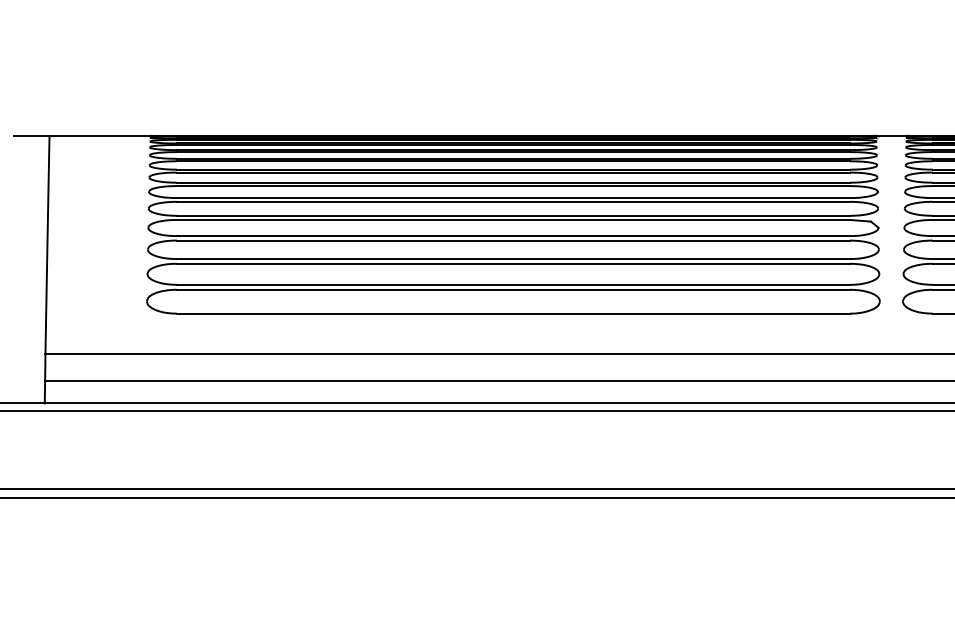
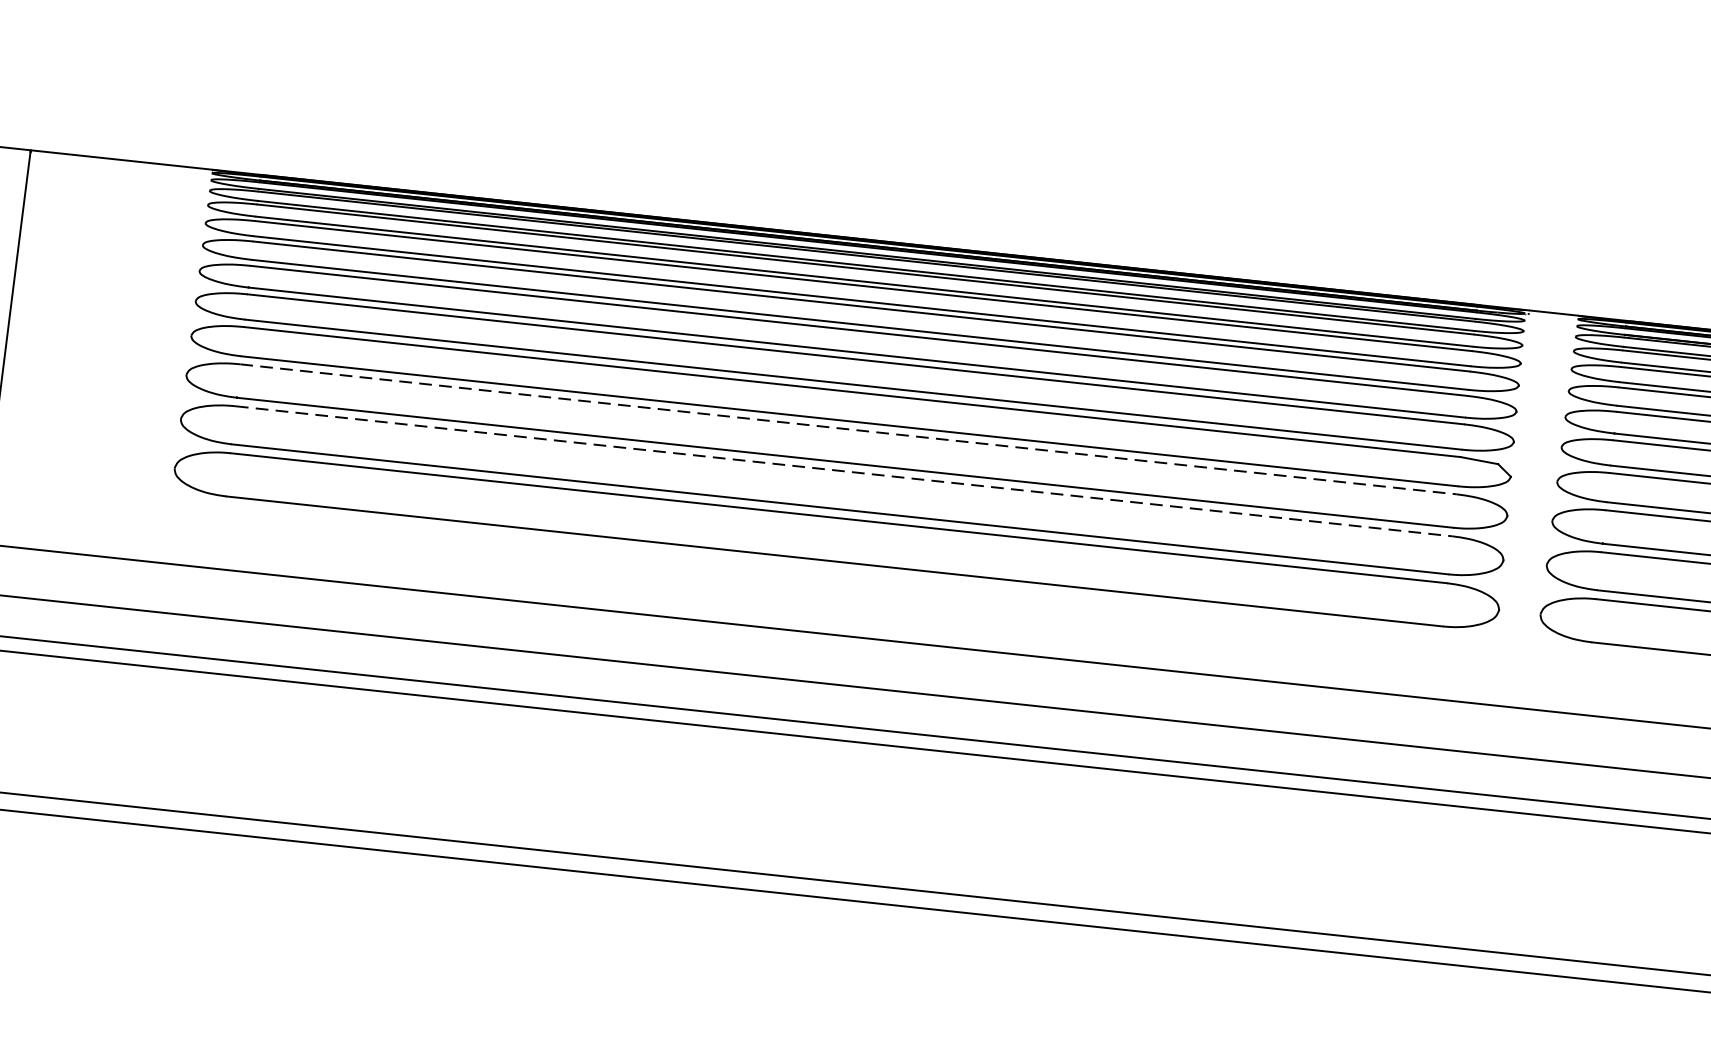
line: (513, 240) -> (848, 429), solid -> dashed
line: (513, 263) -> (844, 470), solid -> dashed

